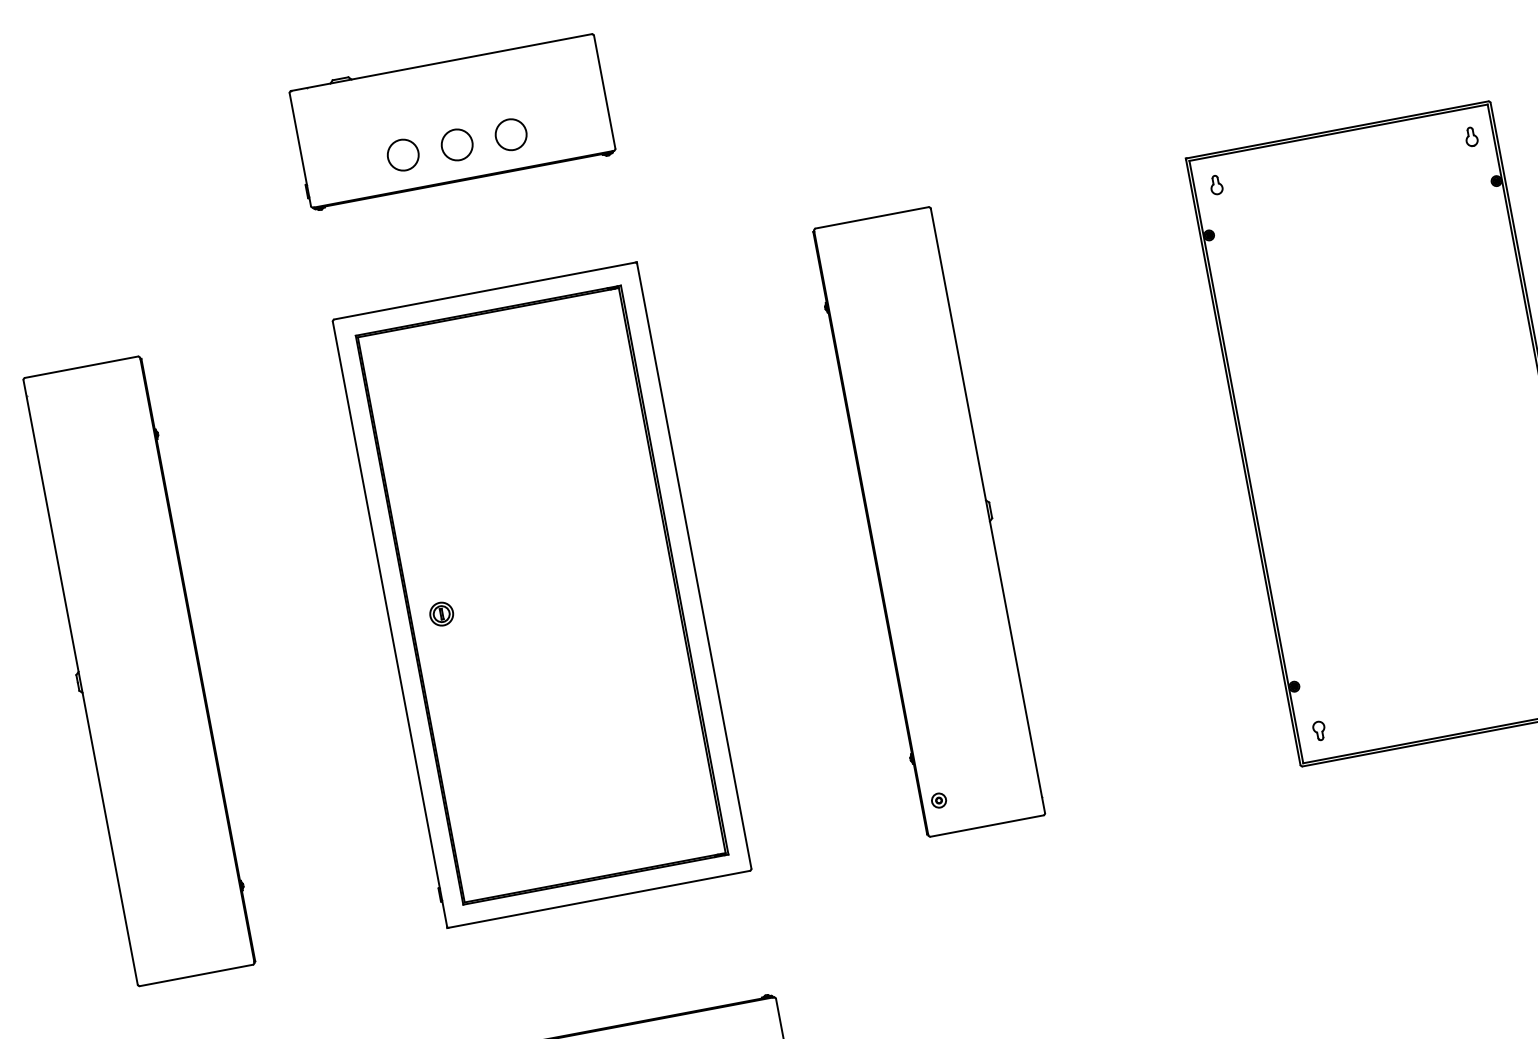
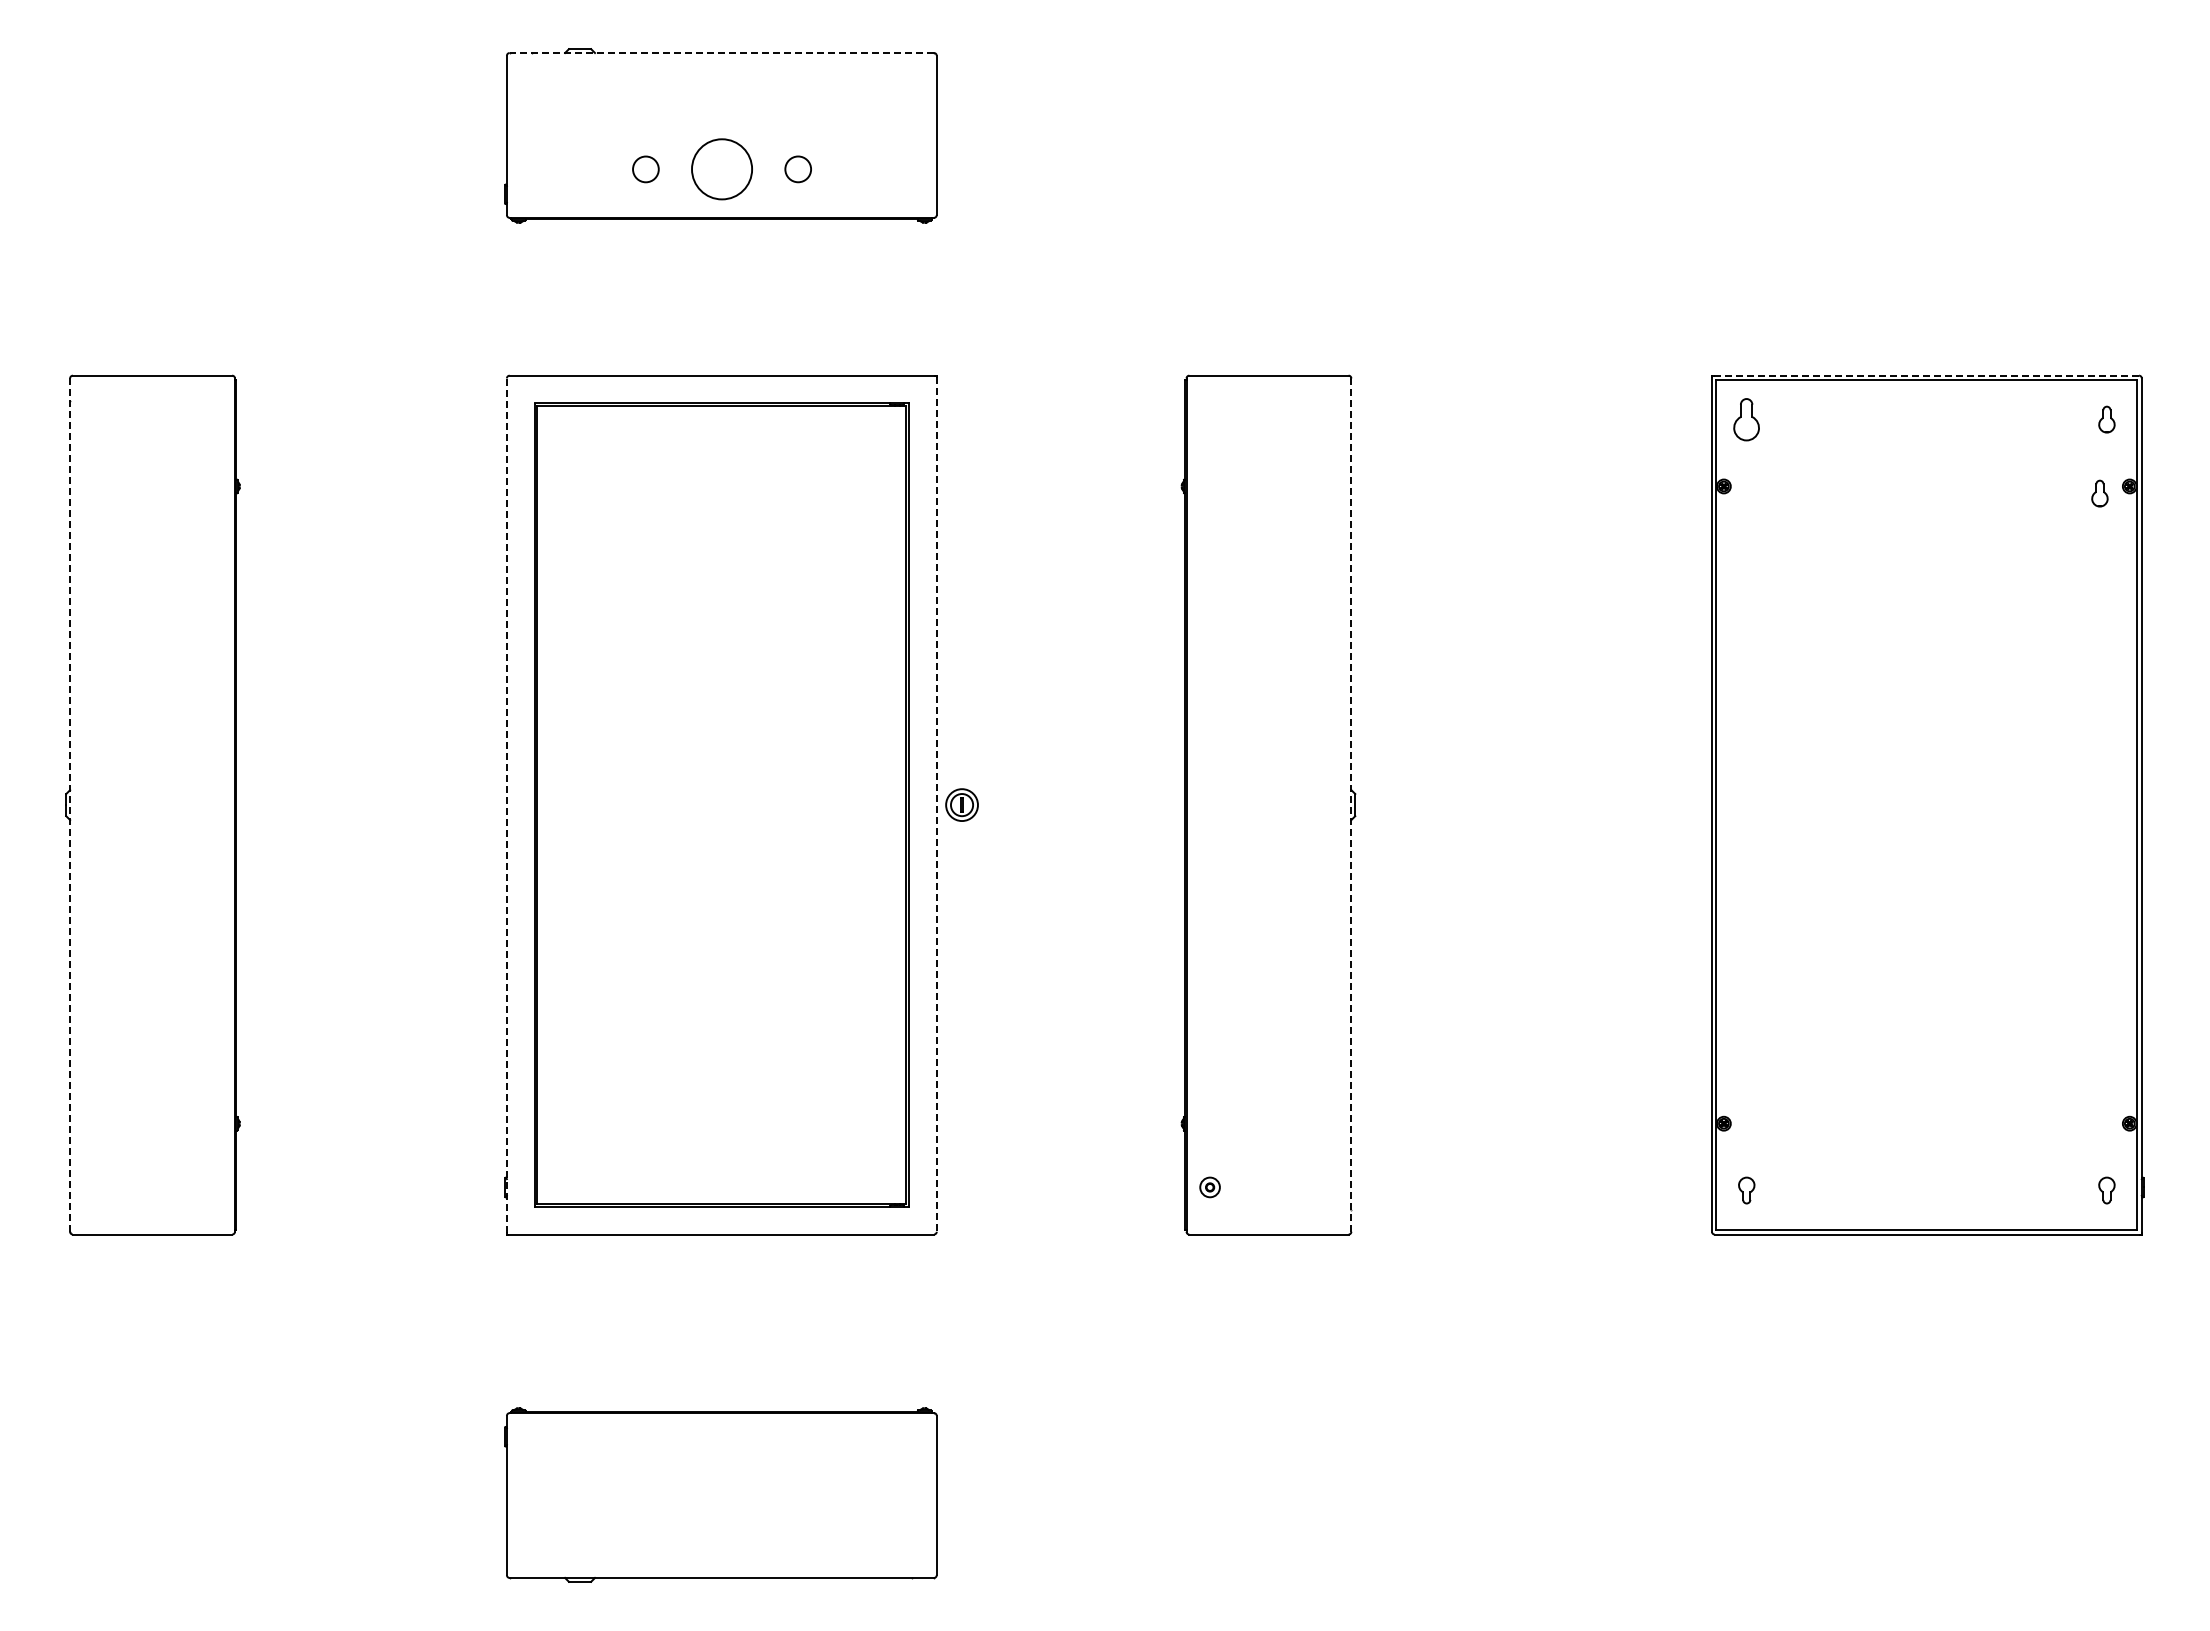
line: (441, 62) -> (721, 53), solid -> dashed
line: (1337, 129) -> (1926, 375), solid -> dashed
circle: (510, 134) -> (797, 168), size x0.6
circle: (456, 145) -> (721, 169), size x1.4
circle: (403, 155) -> (645, 169), size x0.6
part: (1216, 184) -> (1746, 419), size x1.6
part: (1476, 190) -> (2099, 493), added
line: (988, 511) -> (1351, 805), solid -> dashed
line: (694, 566) -> (936, 804), solid -> dashed
part: (441, 613) -> (961, 804), moved
line: (389, 624) -> (506, 805), solid -> dashed
line: (80, 682) -> (70, 805), solid -> dashed

